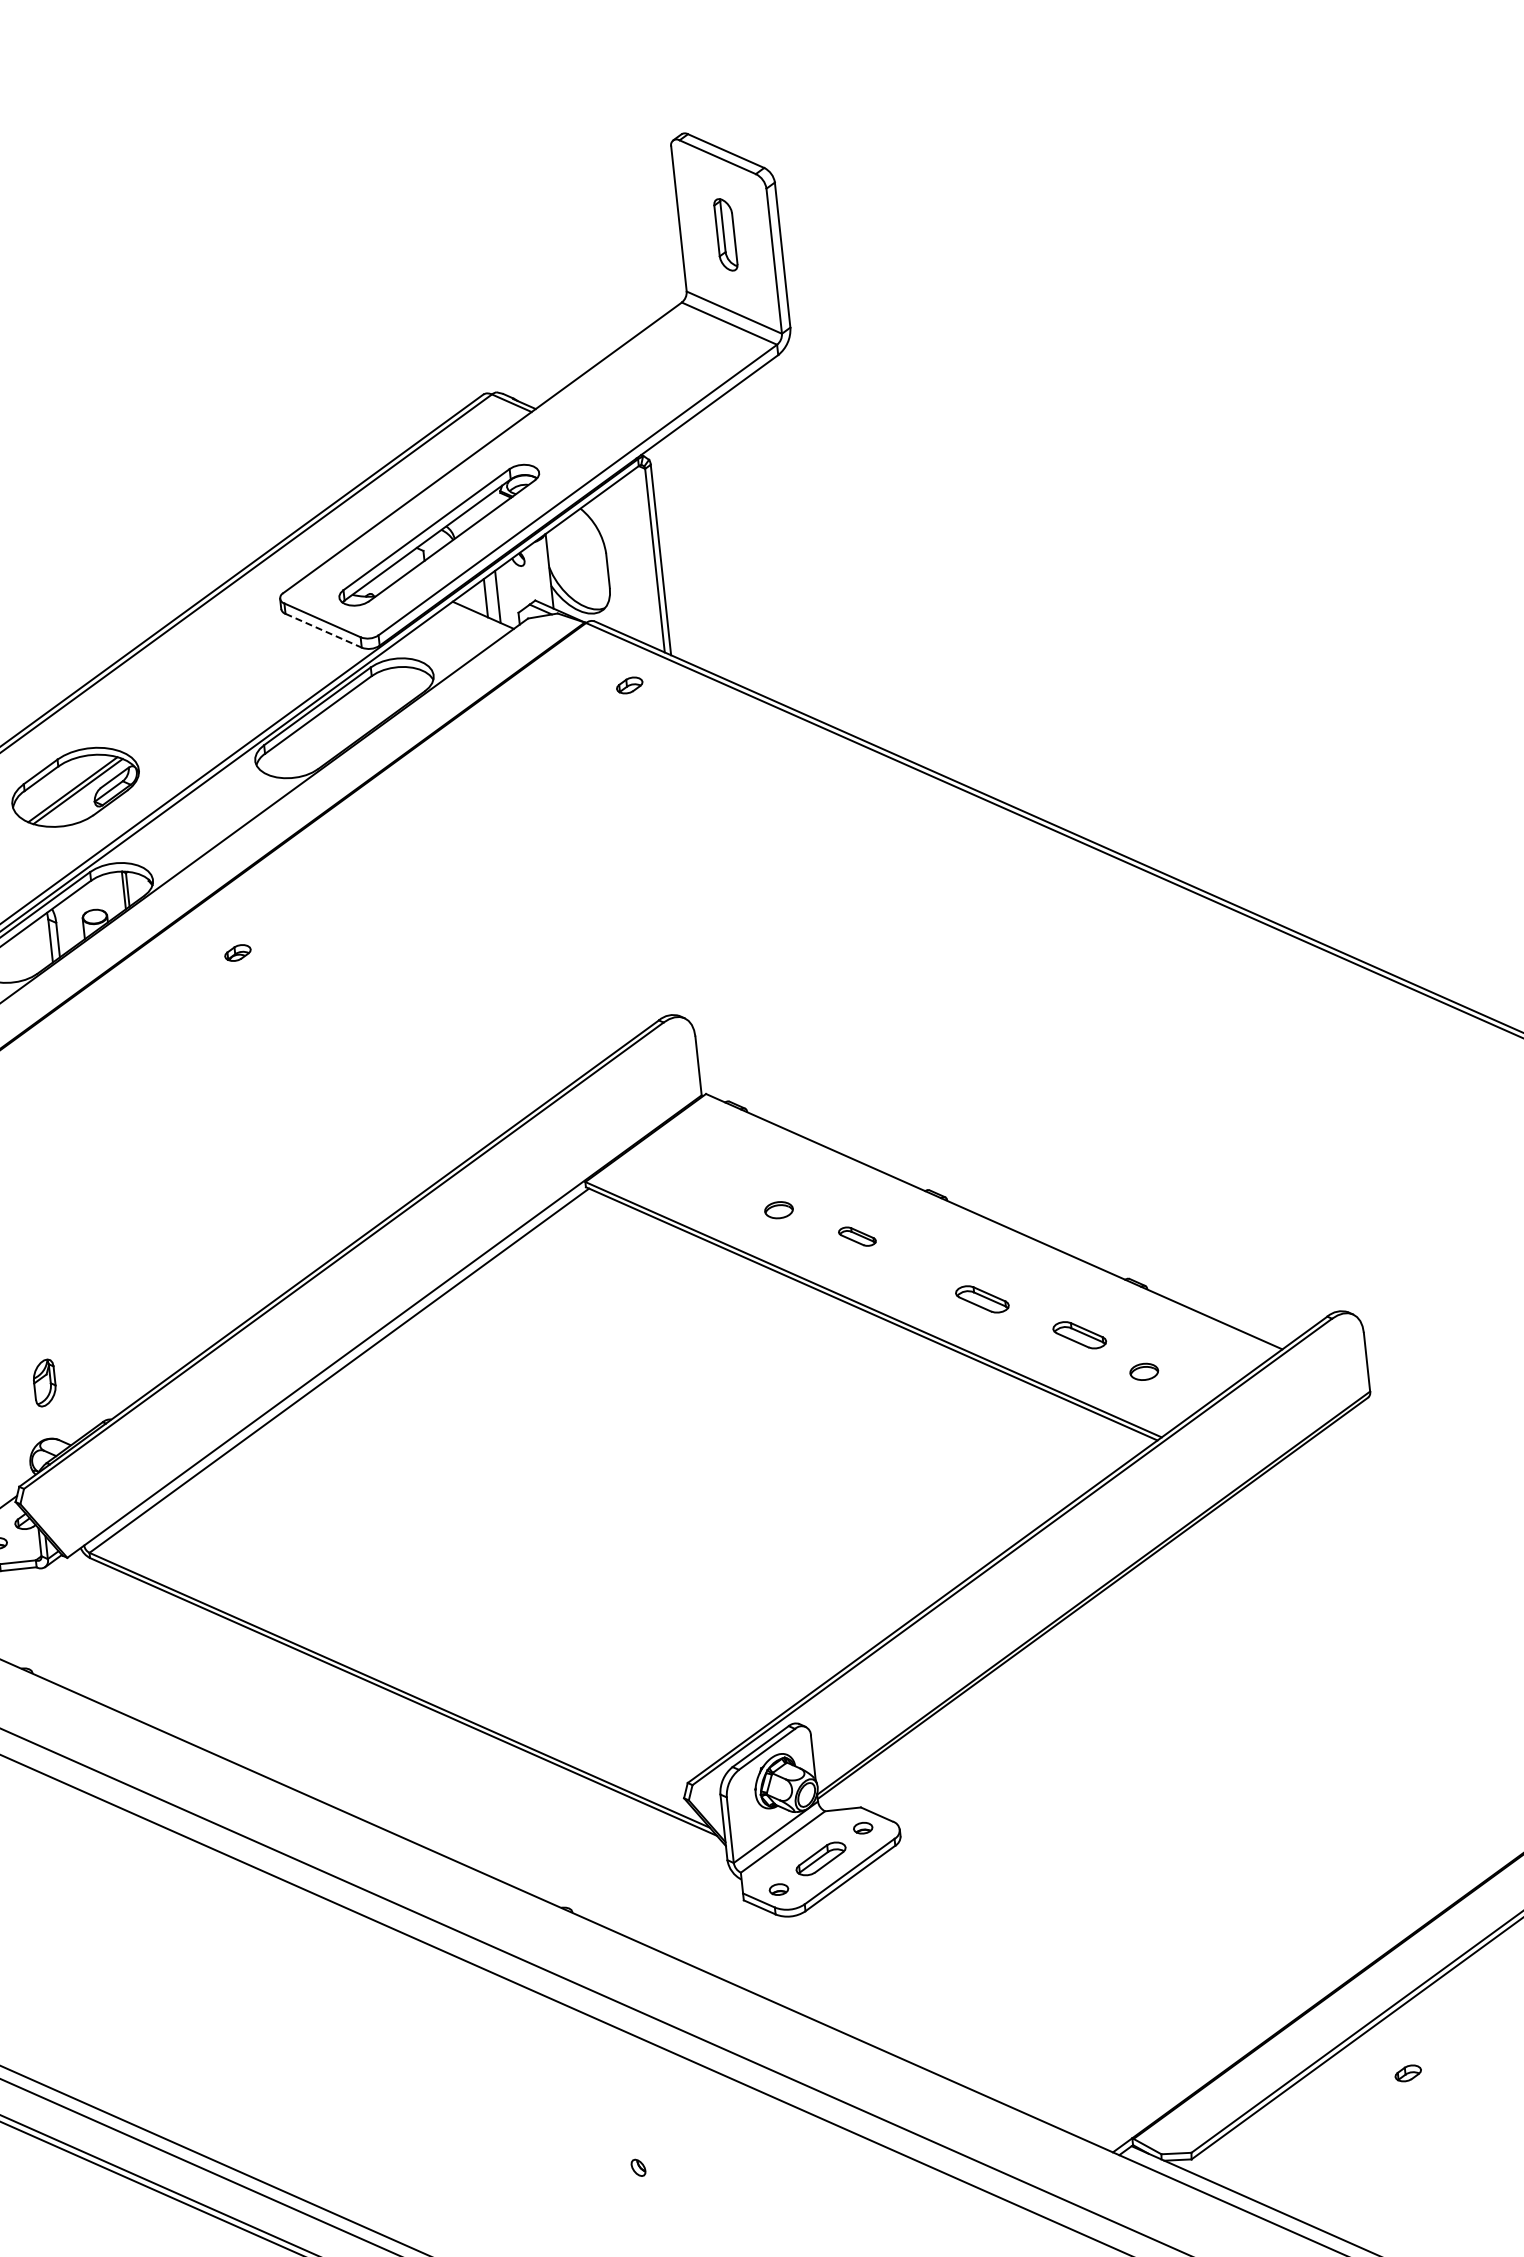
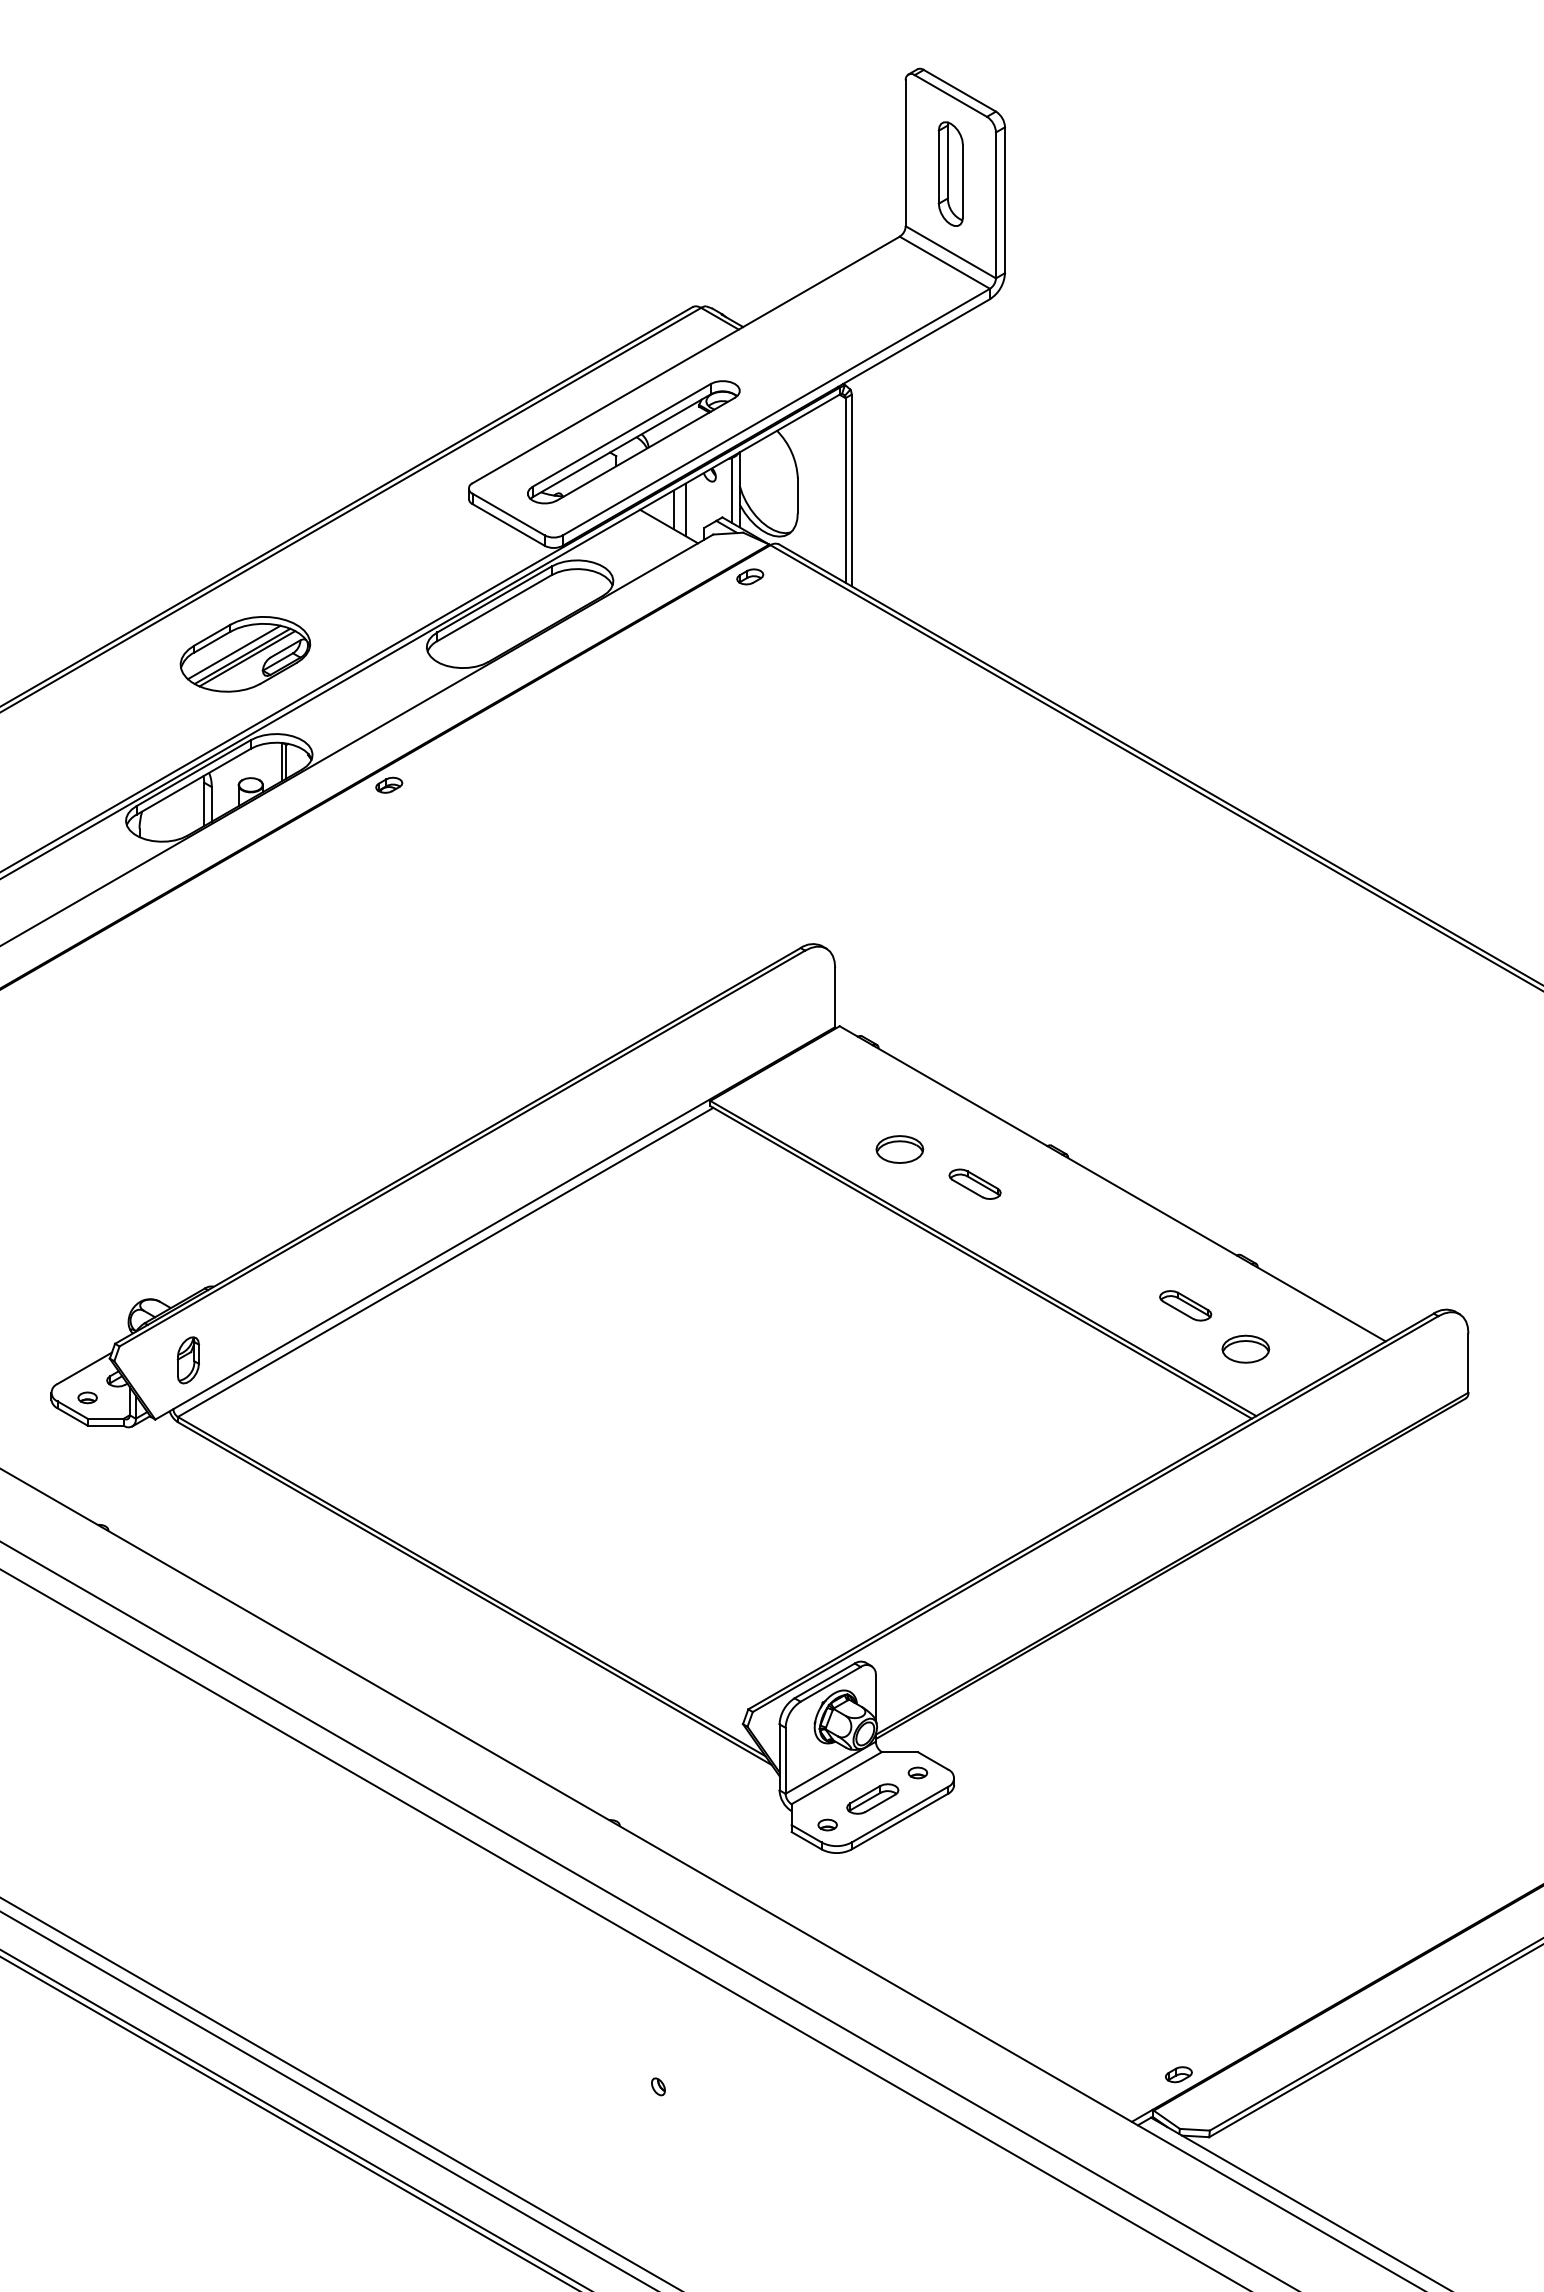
part: (725, 234) -> (950, 173), size x1.43
line: (542, 572) -> (732, 490), added
line: (323, 630) -> (508, 524), dashed -> solid
part: (629, 685) -> (750, 576), moved
line: (63, 786) -> (233, 652), added
part: (238, 952) -> (389, 784), moved
part: (778, 1210) -> (899, 1149), size x1.67
part: (856, 1236) -> (974, 1183), size x1.43
part: (982, 1299) -> (1092, 1259), removed
part: (1143, 1371) -> (1245, 1348), size x1.67
part: (43, 1383) -> (187, 1360), moved
part: (1407, 2073) -> (1178, 2074), moved

